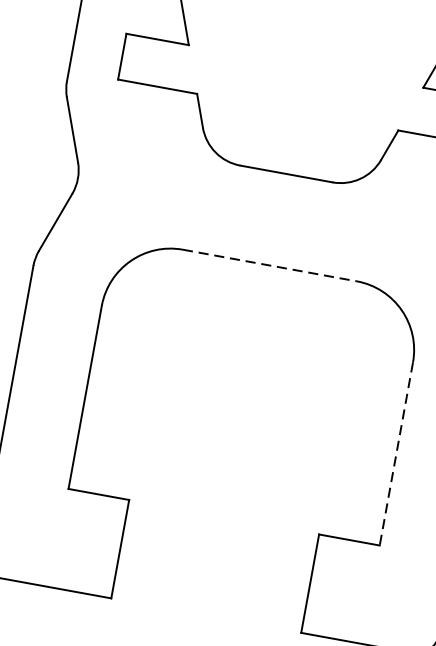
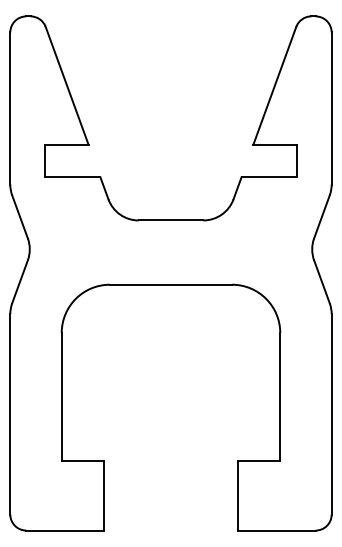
line: (270, 265) -> (171, 284), dashed -> solid
line: (396, 454) -> (280, 397), dashed -> solid

